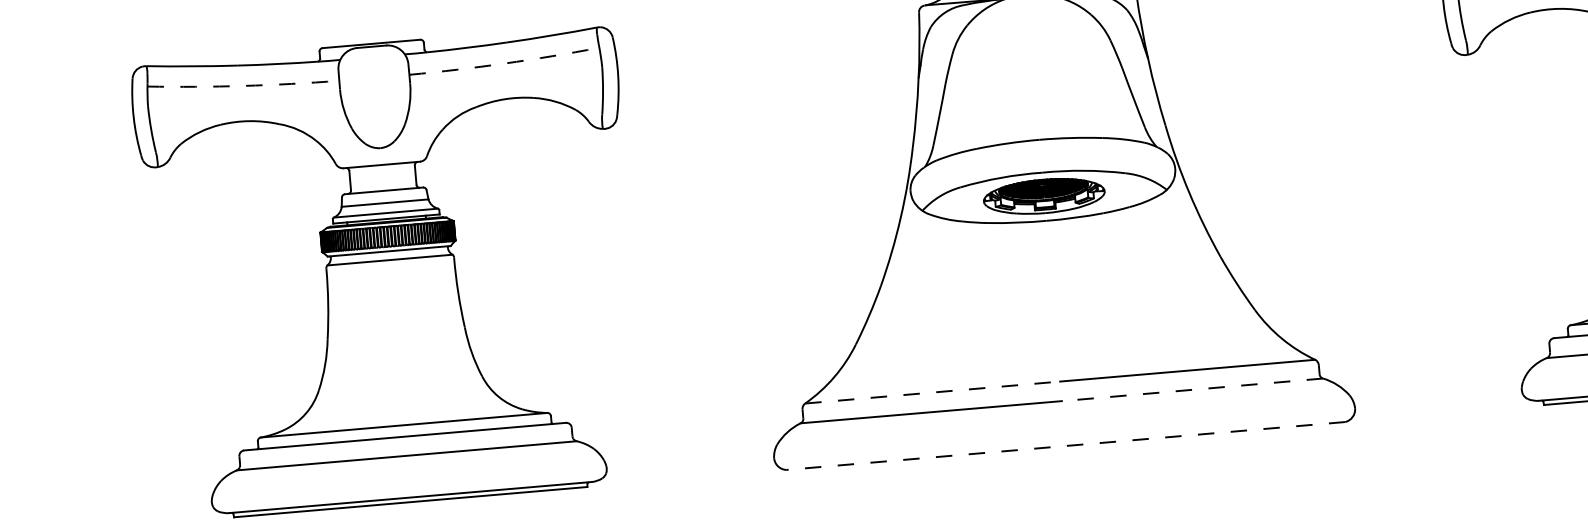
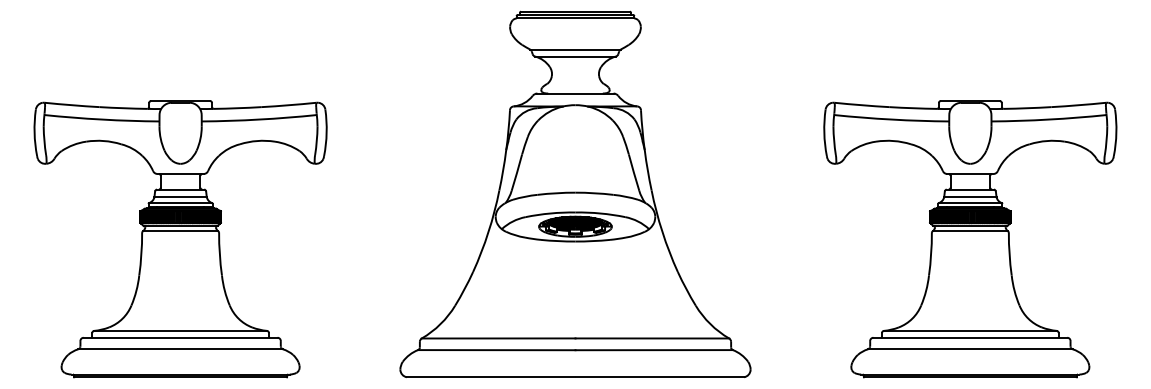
arc: (504, 63) -> (259, 119), dashed -> solid
arc: (242, 85) -> (101, 119), dashed -> solid
line: (1192, 390) -> (654, 350), dashed -> solid
line: (932, 392) -> (498, 338), dashed -> solid
line: (1065, 446) -> (575, 377), dashed -> solid

